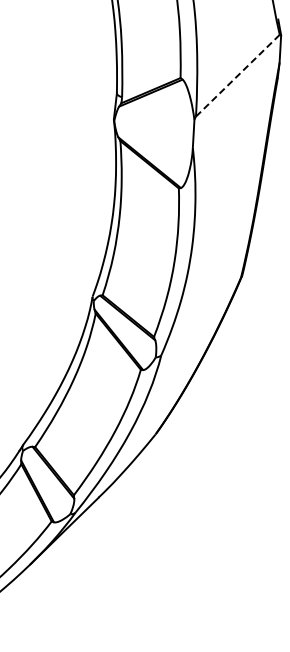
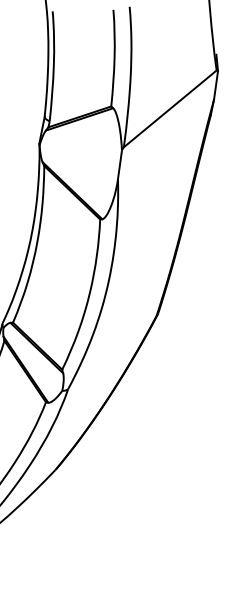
line: (237, 75) -> (169, 108), dashed -> solid

